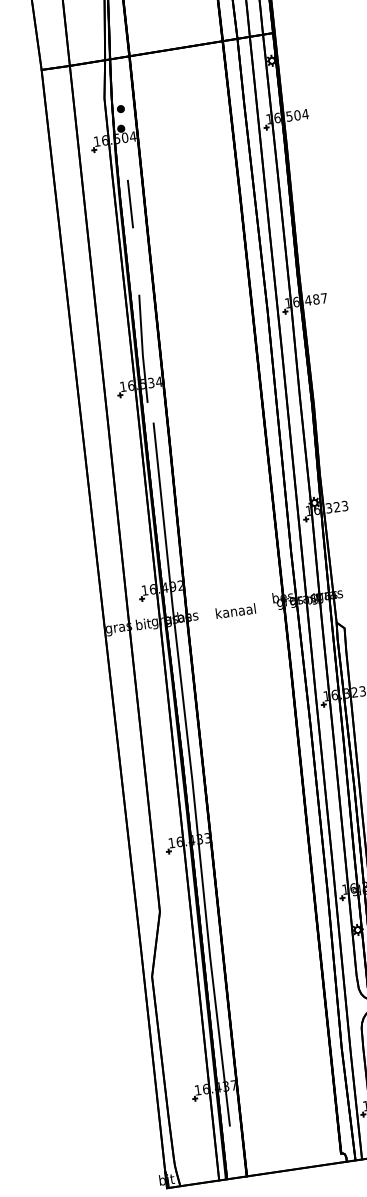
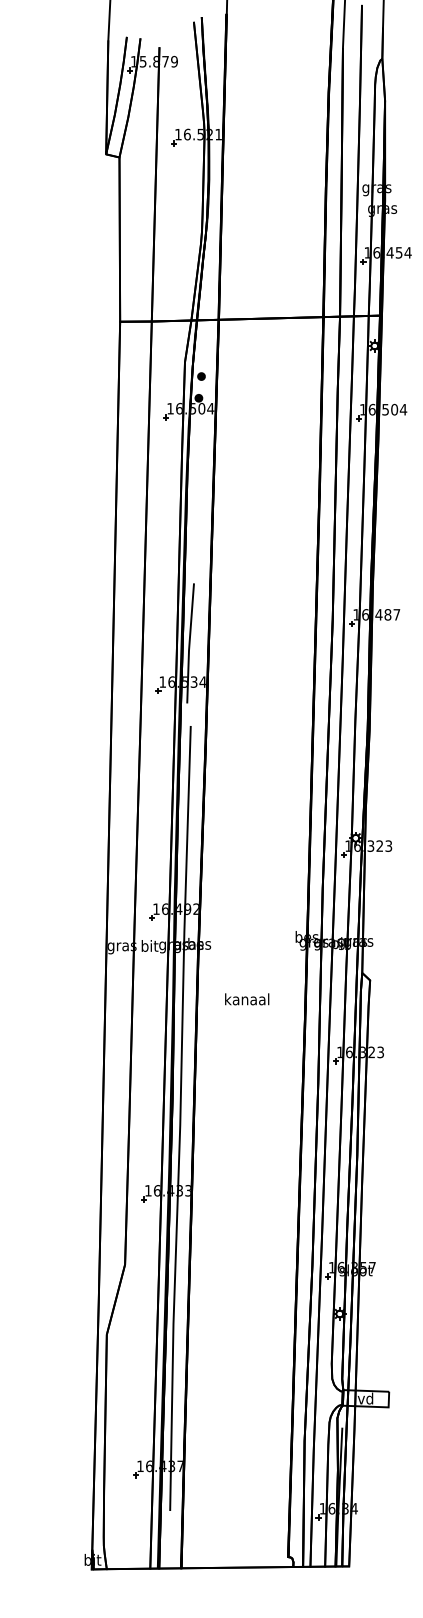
line: (130, 204) -> (197, 482), removed
text: (236, 611) -> (247, 999), moved

